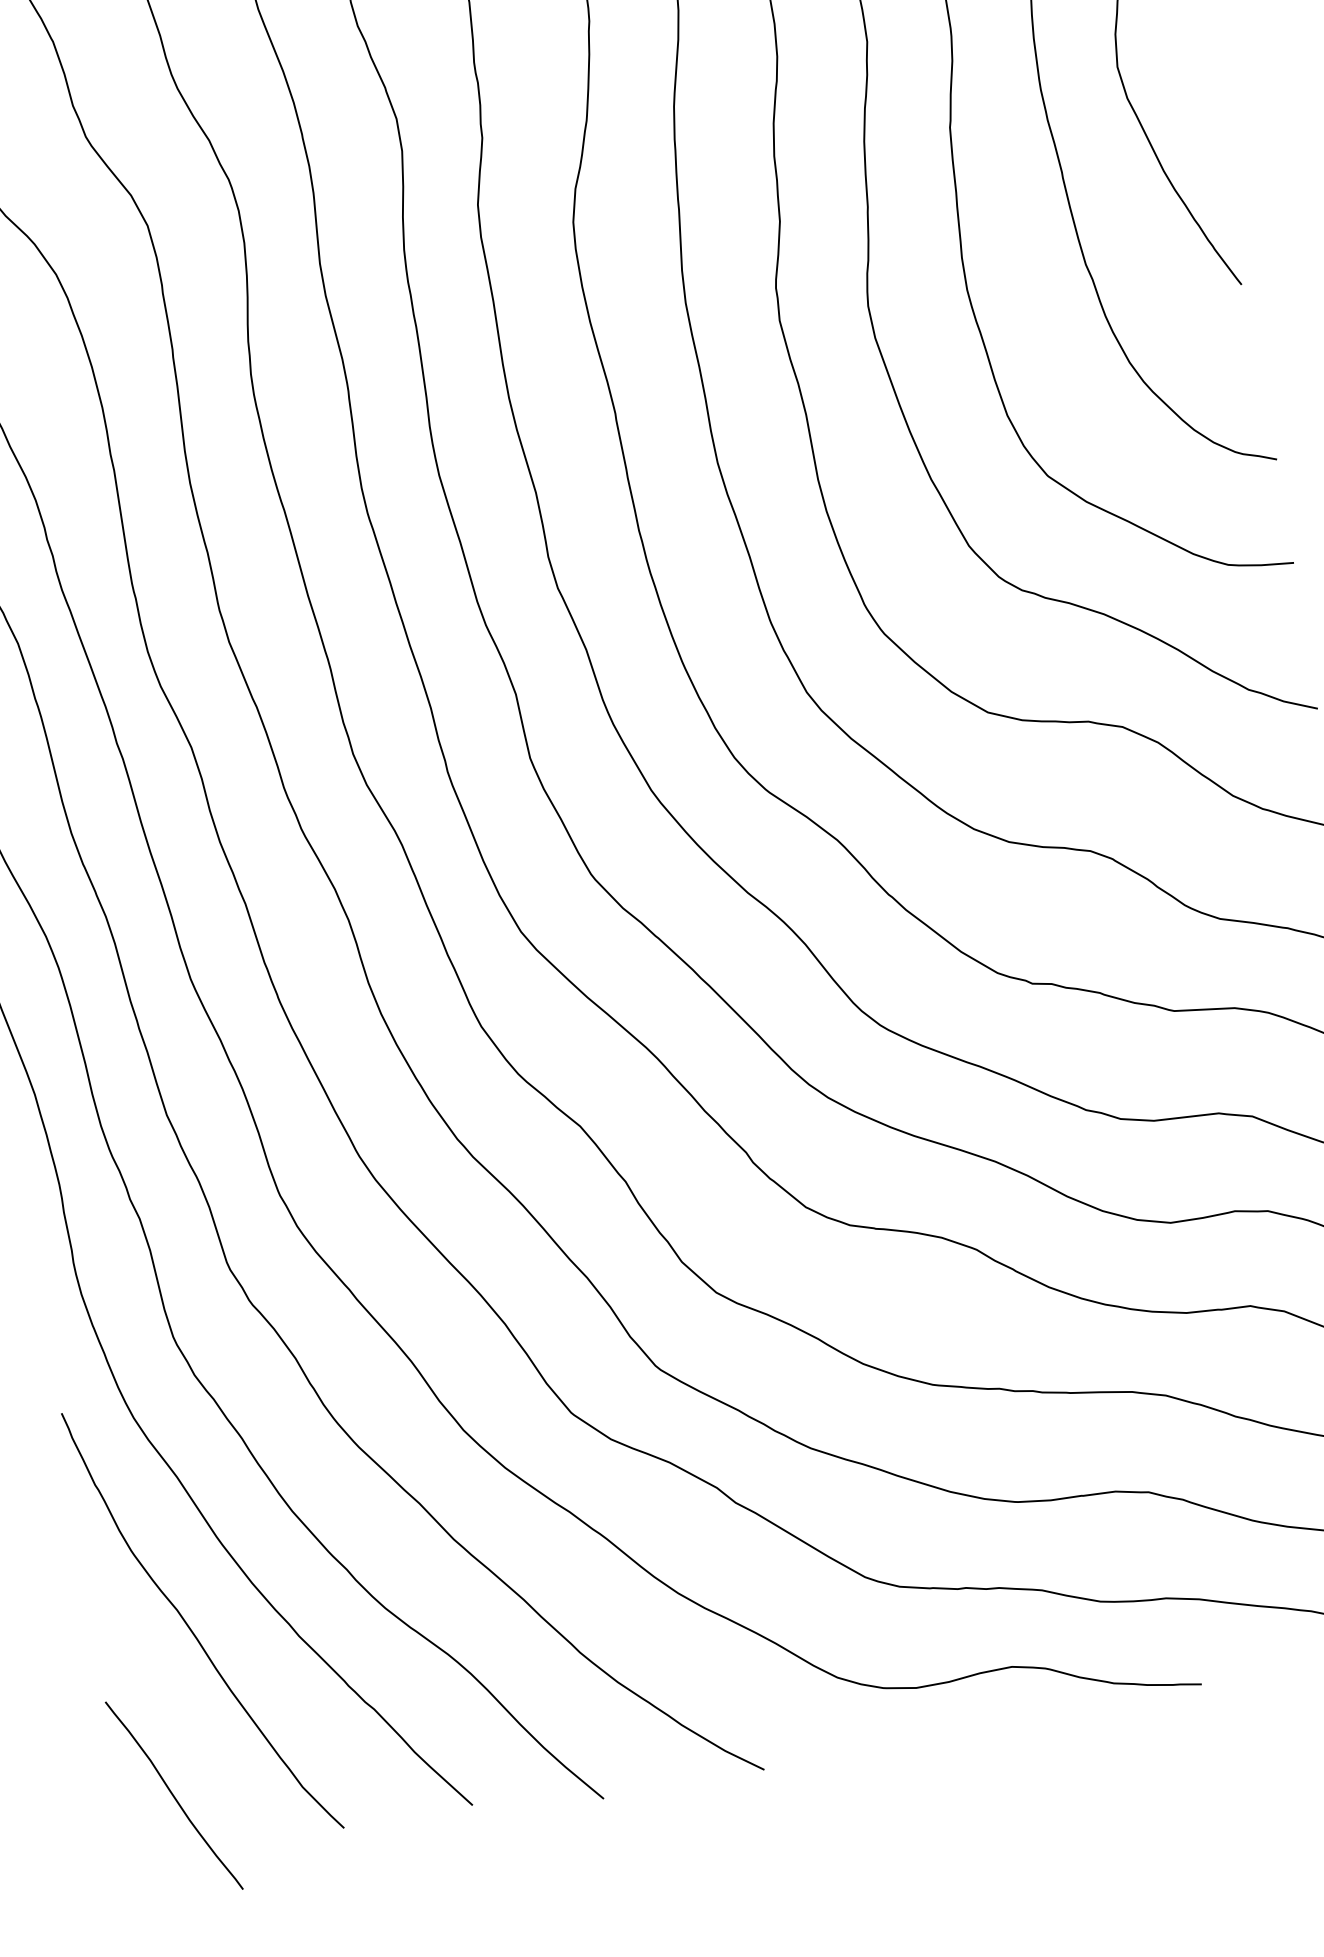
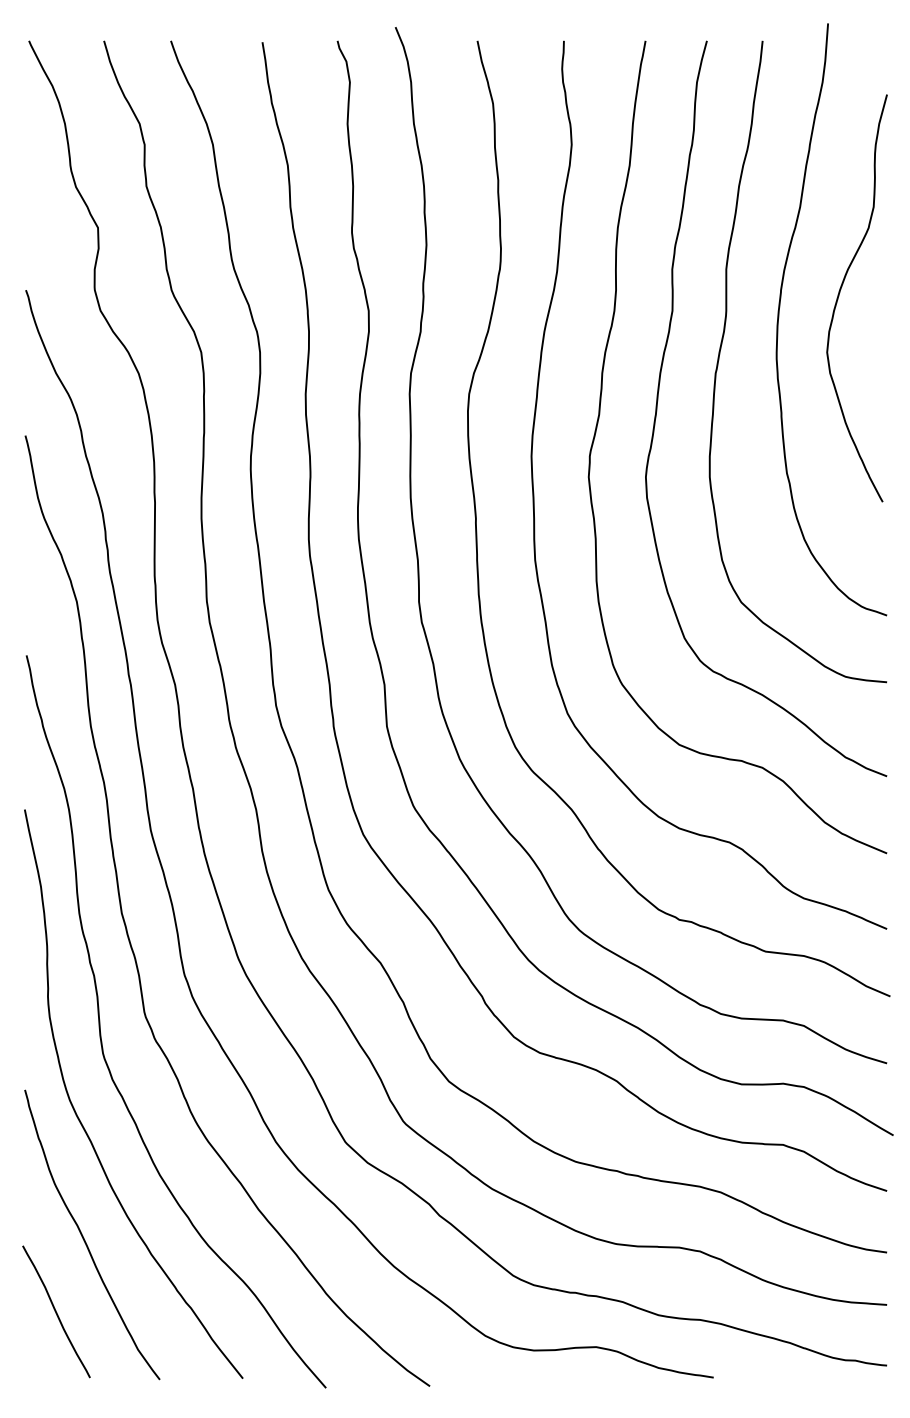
curve: (174, 1795) -> (56, 1311), moved

